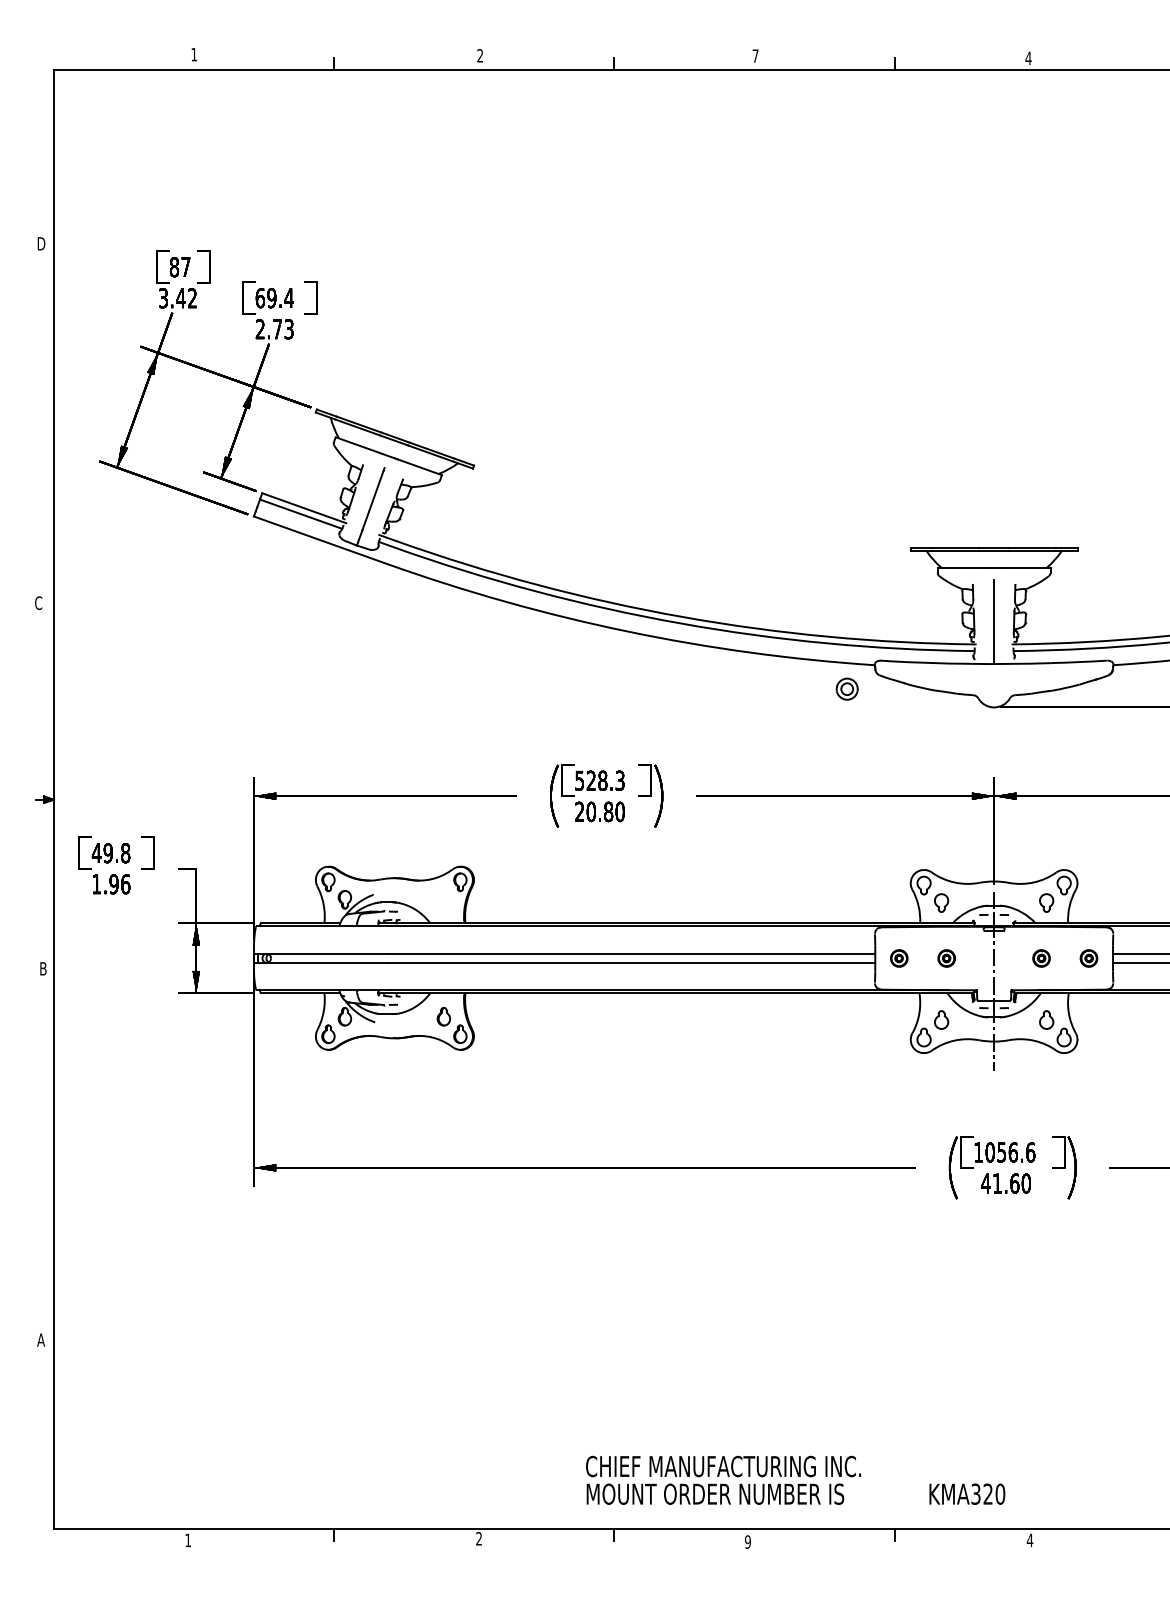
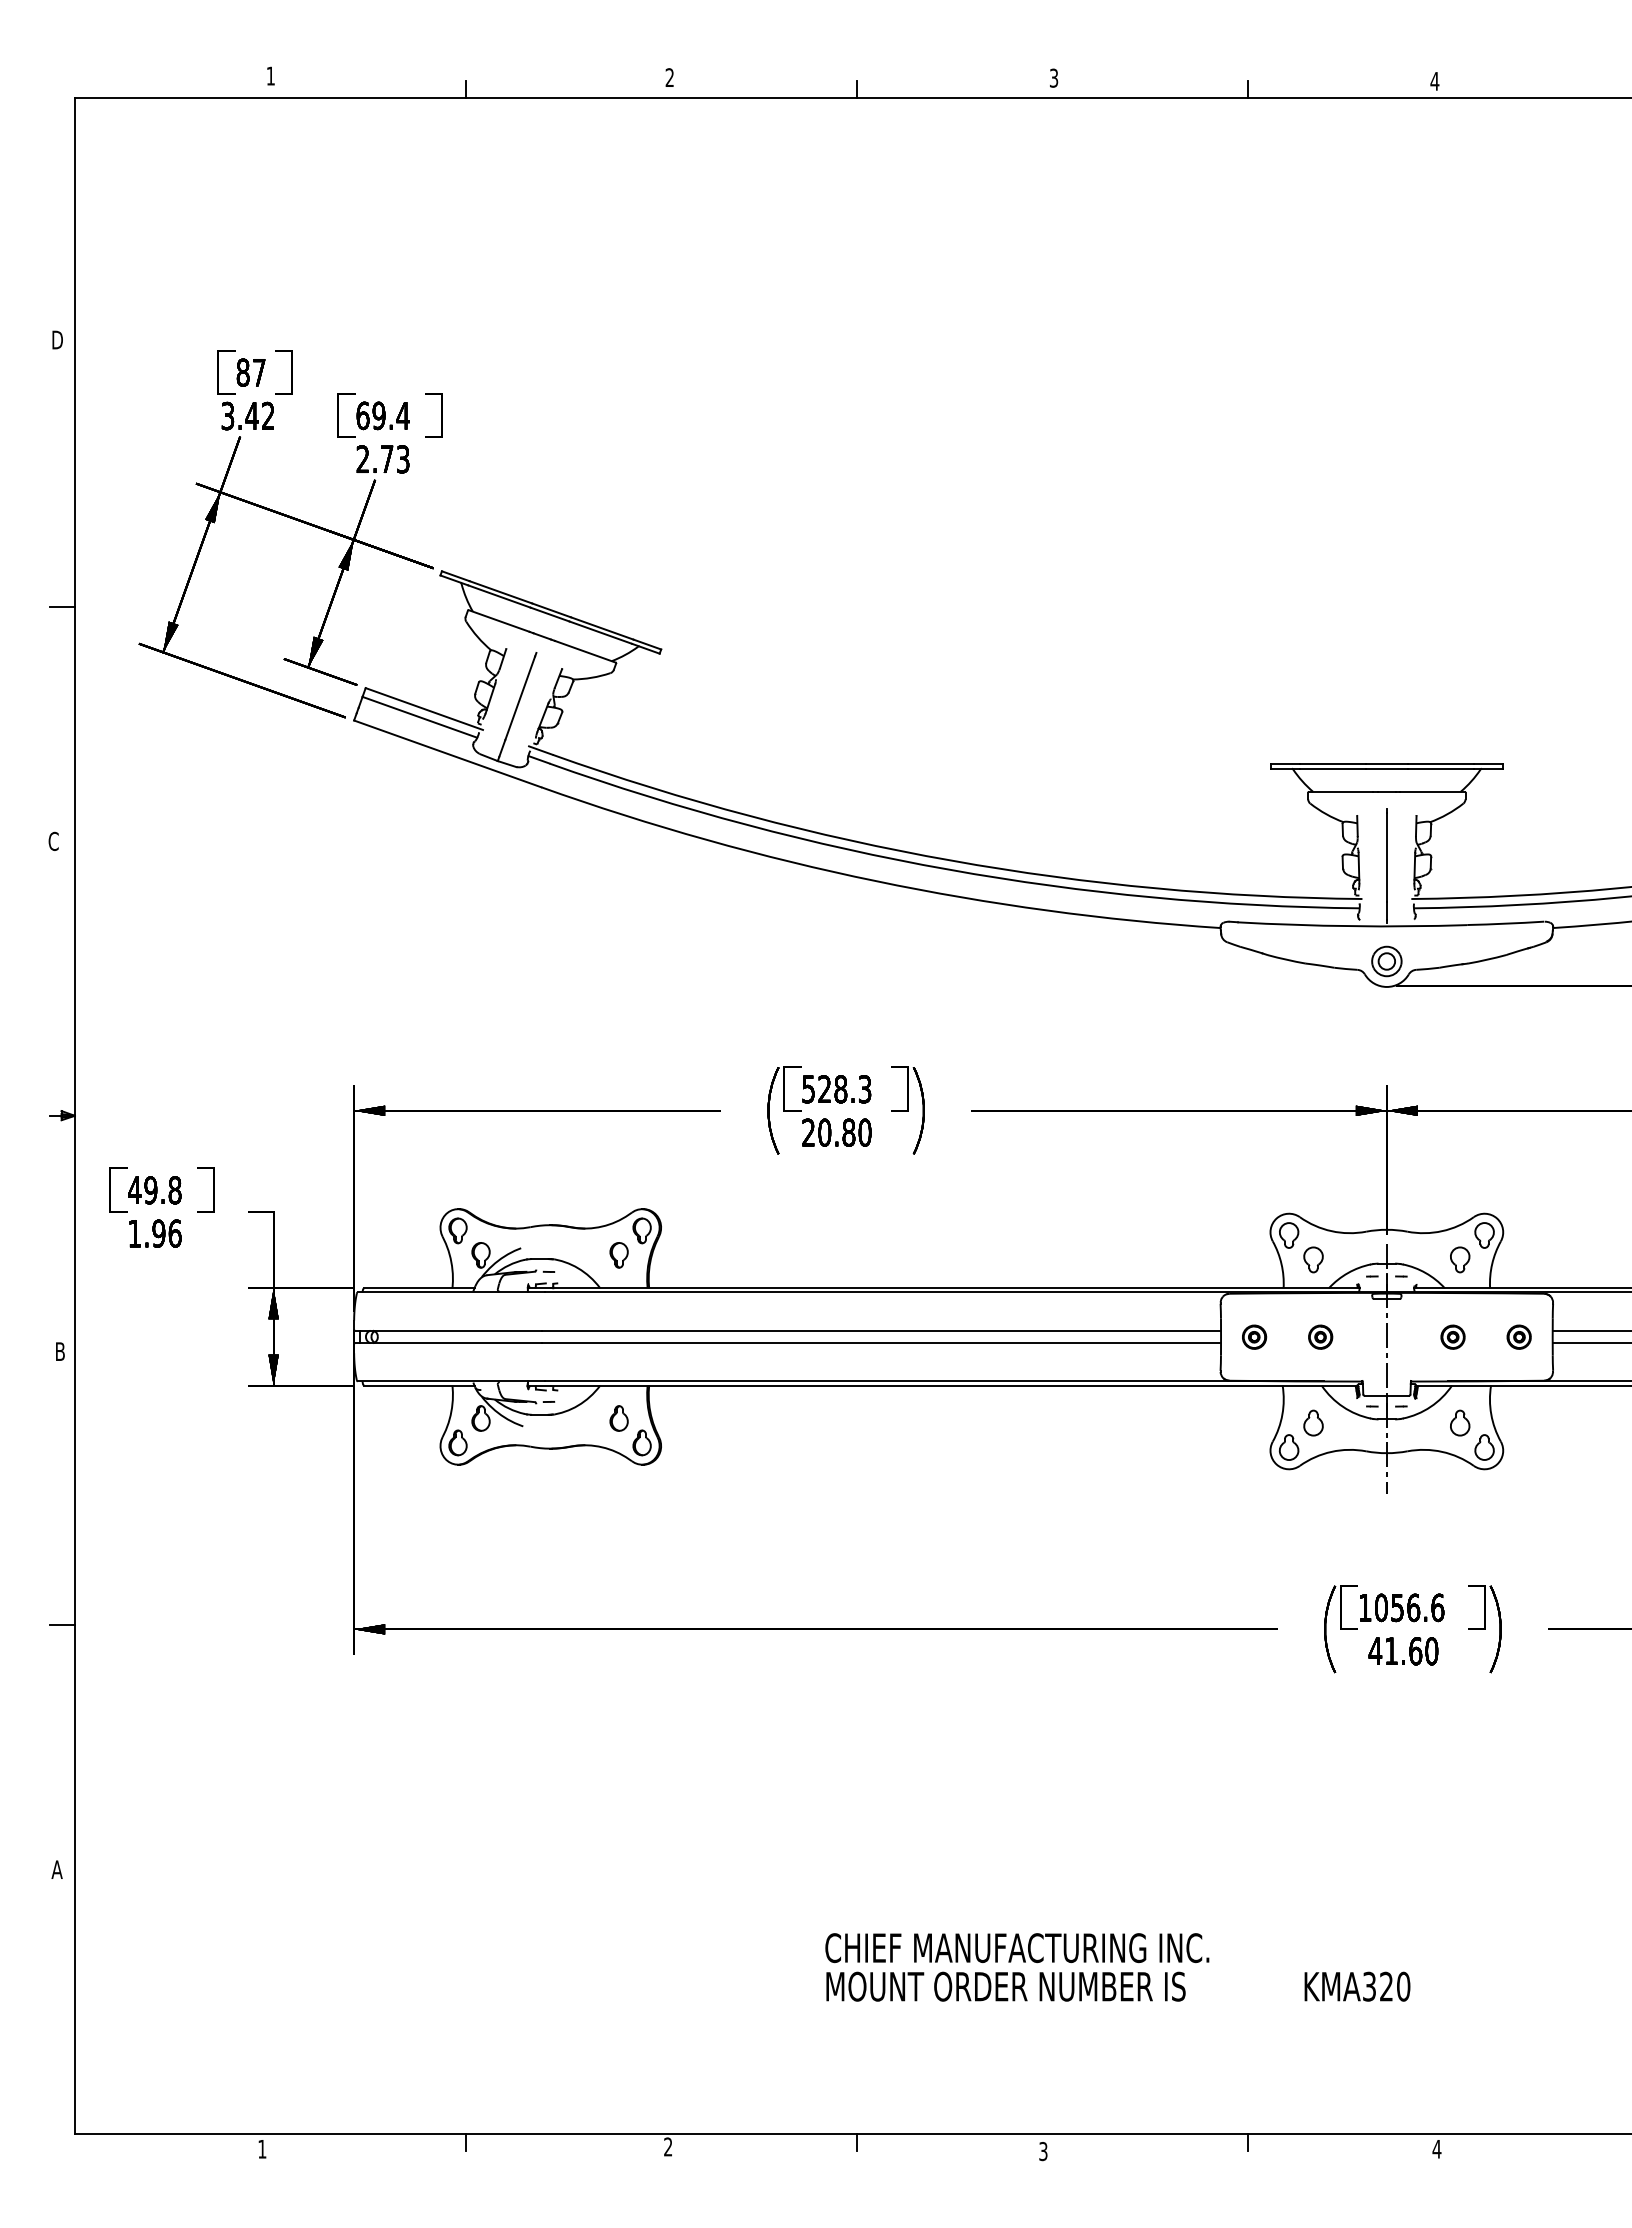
text: (755, 55) -> (1054, 77), 7 -> 3
line: (44, 434) -> (62, 606), added
part: (846, 689) -> (1386, 961), moved
part: (443, 899) -> (618, 1255), added
line: (44, 1164) -> (62, 1624), added
text: (795, 1480) -> (1117, 1967), moved
text: (748, 1542) -> (1043, 2151), 9 -> 3

